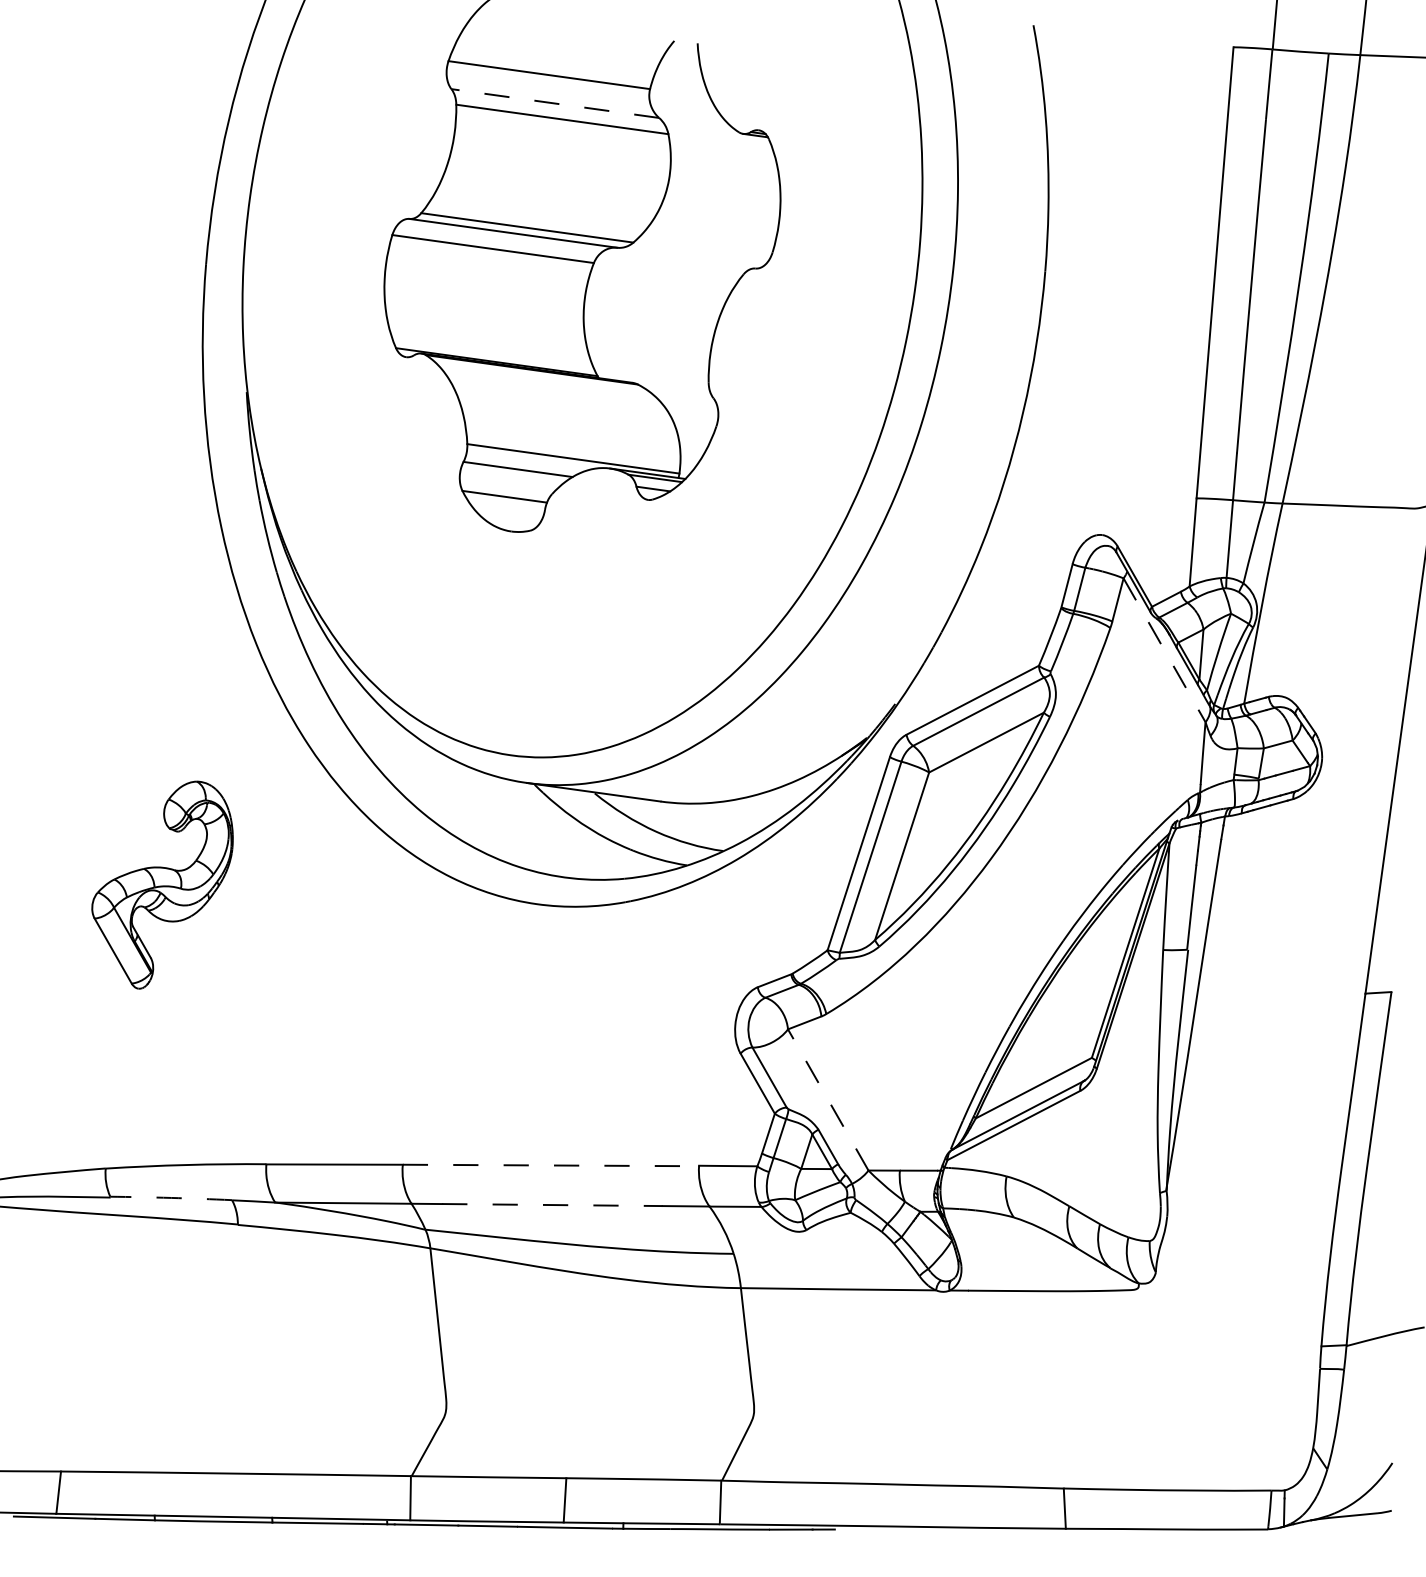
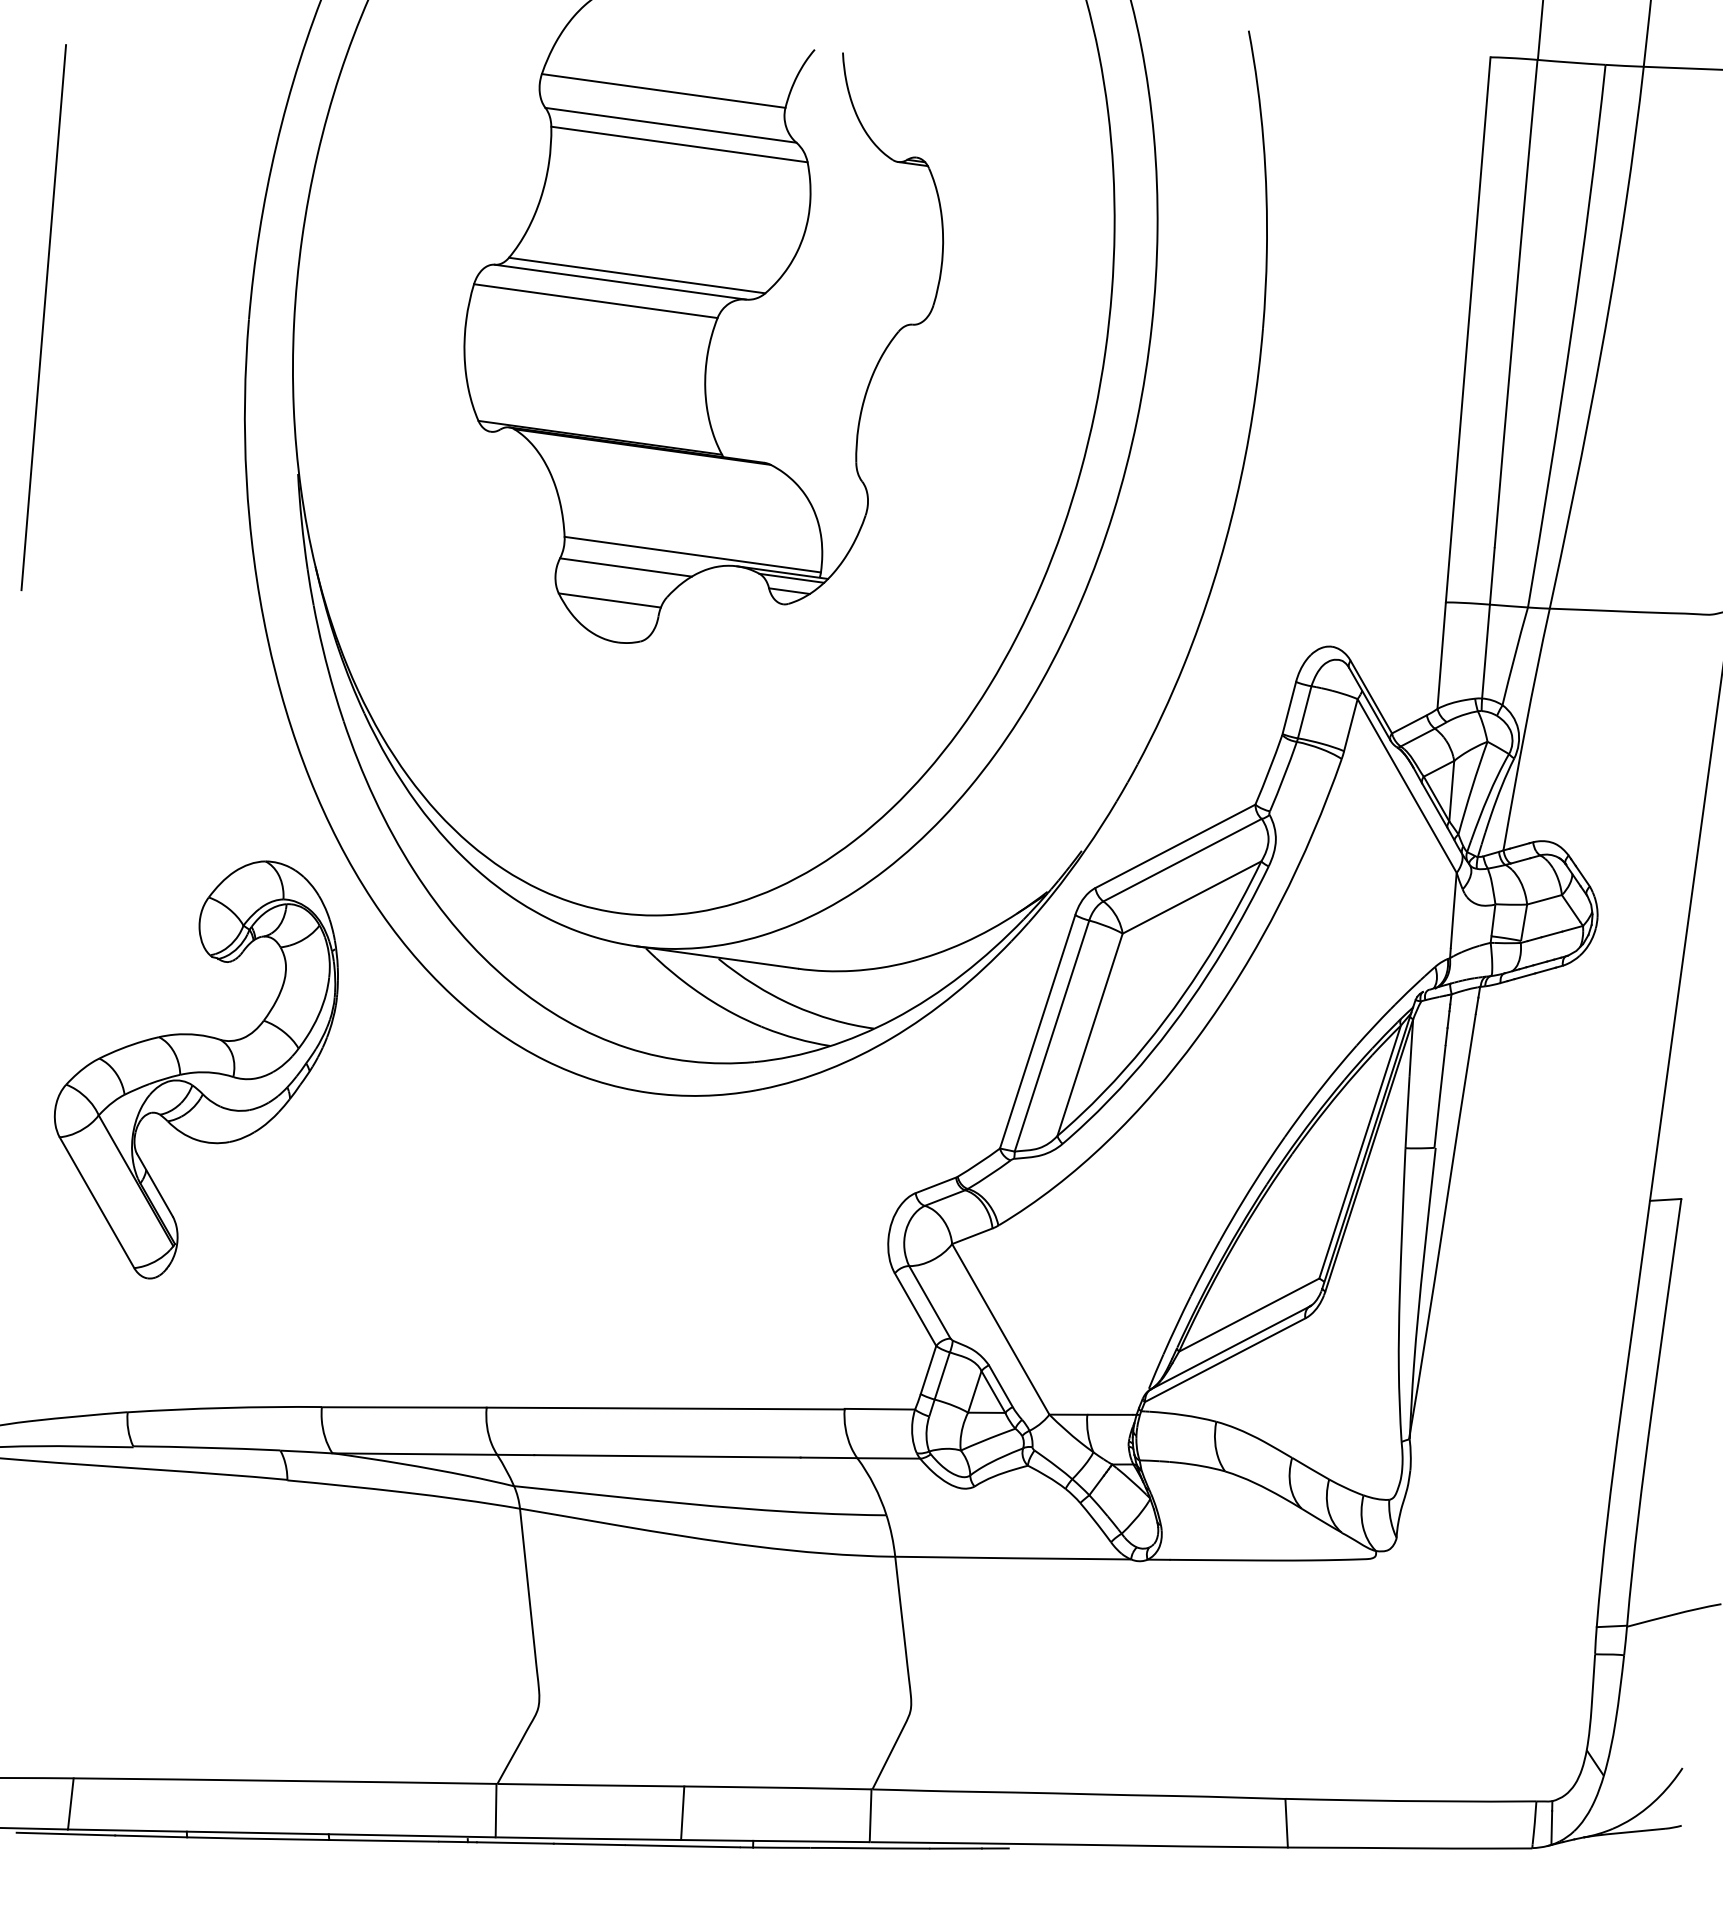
line: (555, 103) -> (671, 125), dashed -> solid
line: (35, 262) -> (42, 317), added
line: (1164, 650) -> (1407, 786), dashed -> solid
part: (162, 884) -> (196, 1069), size x1.67
line: (827, 1099) -> (999, 1328), dashed -> solid
line: (551, 1165) -> (666, 1408), dashed -> solid
arc: (171, 1197) -> (207, 1447), dashed -> solid
line: (552, 1205) -> (667, 1456), dashed -> solid

